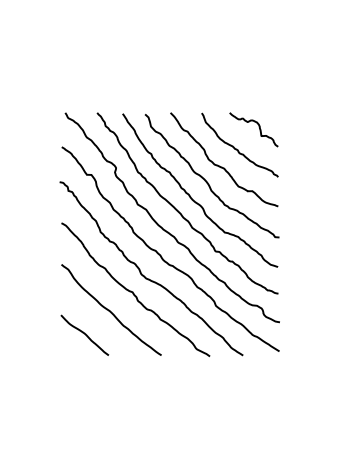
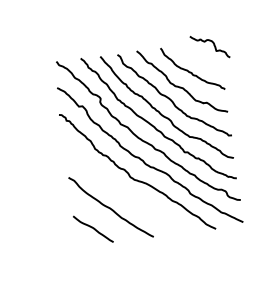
curve: (258, 127) -> (213, 44), moved
curve: (133, 291) -> (126, 191), removed

